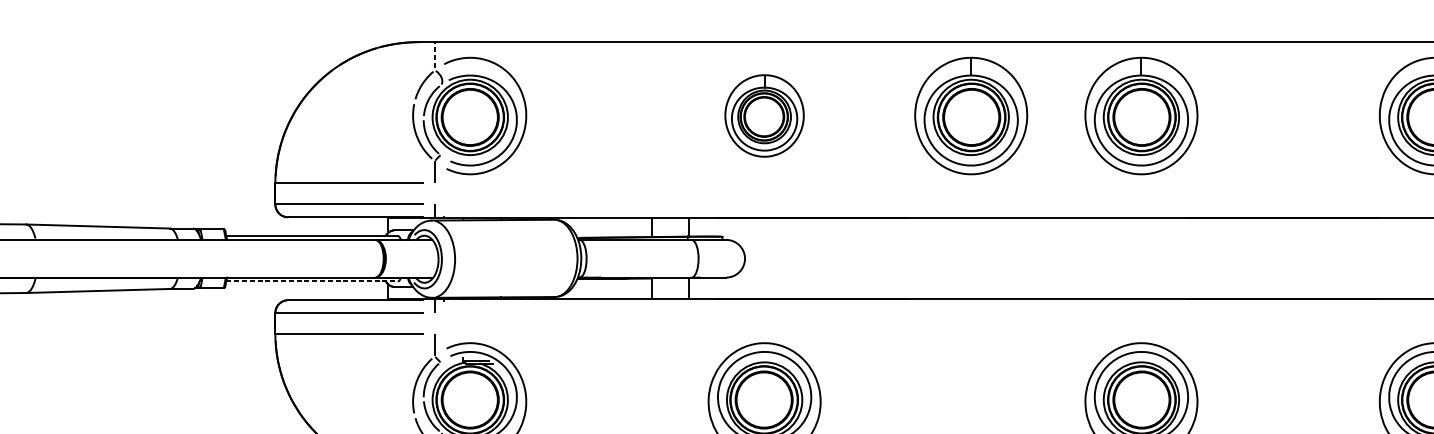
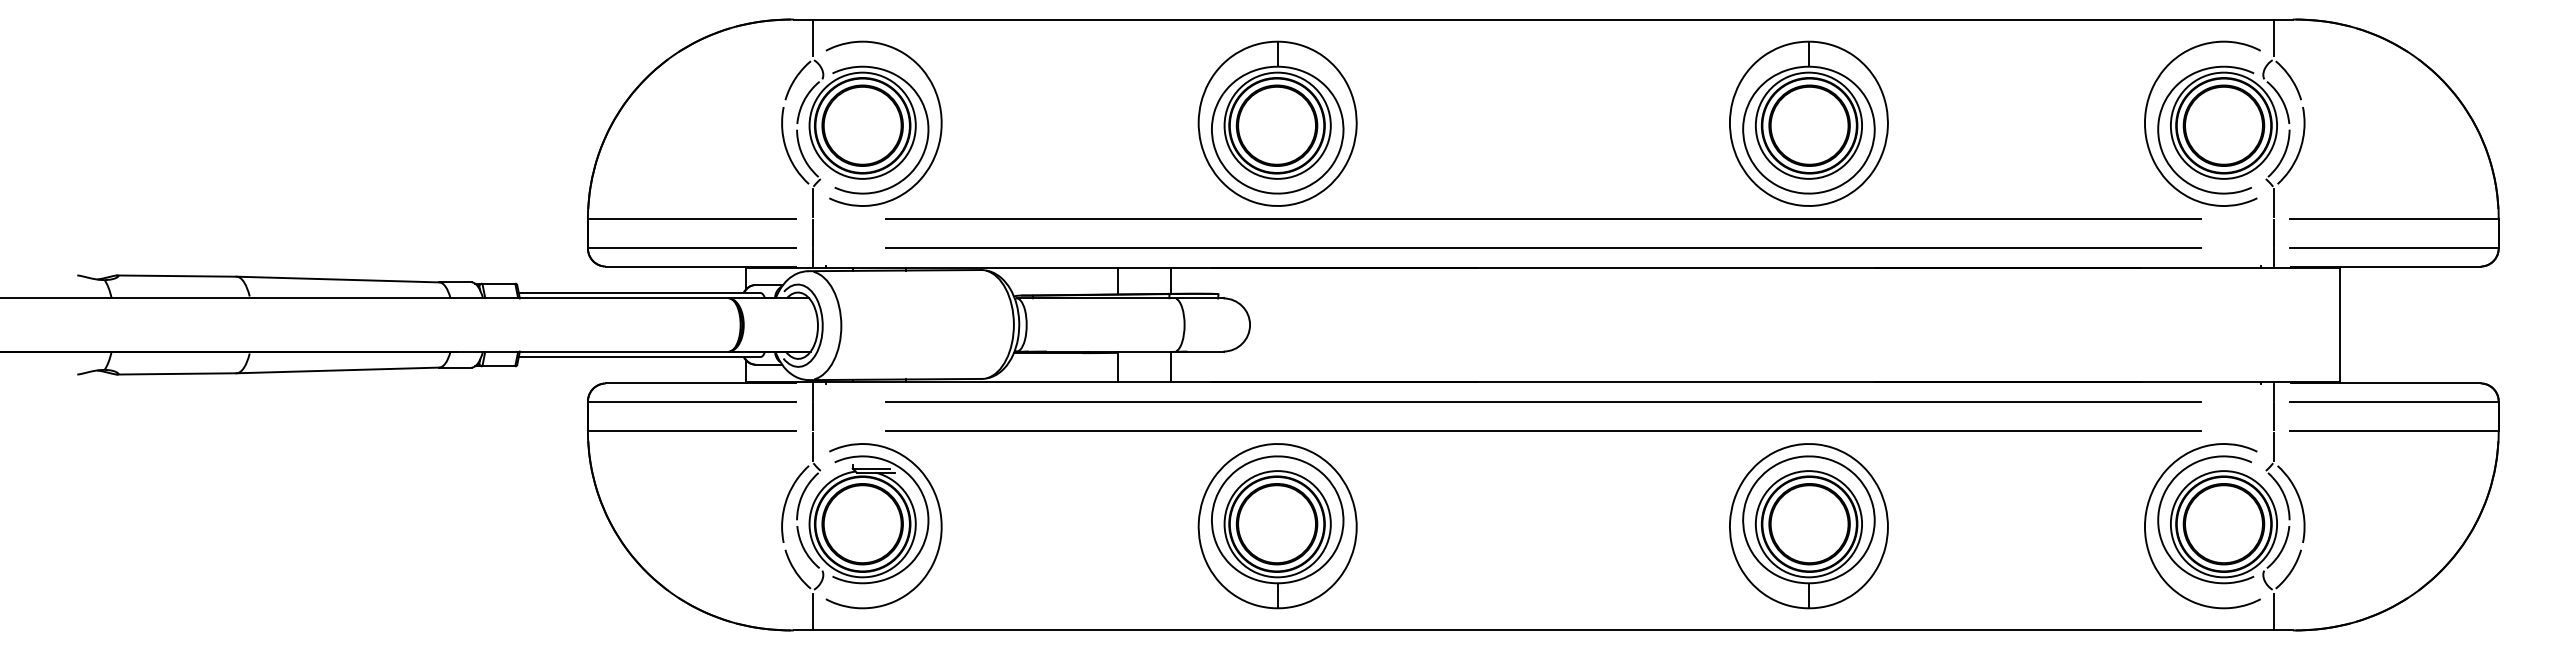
line: (434, 54) -> (812, 37), dashed -> solid
part: (764, 115) -> (1277, 123), size x1.43
part: (970, 115) -> (1568, 123), removed
line: (952, 183) -> (1542, 218), added
line: (434, 193) -> (812, 233), added
line: (952, 203) -> (1542, 247), added
line: (311, 281) -> (639, 357), dashed -> solid
line: (952, 313) -> (1542, 402), added
line: (434, 323) -> (812, 416), added
line: (952, 334) -> (1542, 431), added

